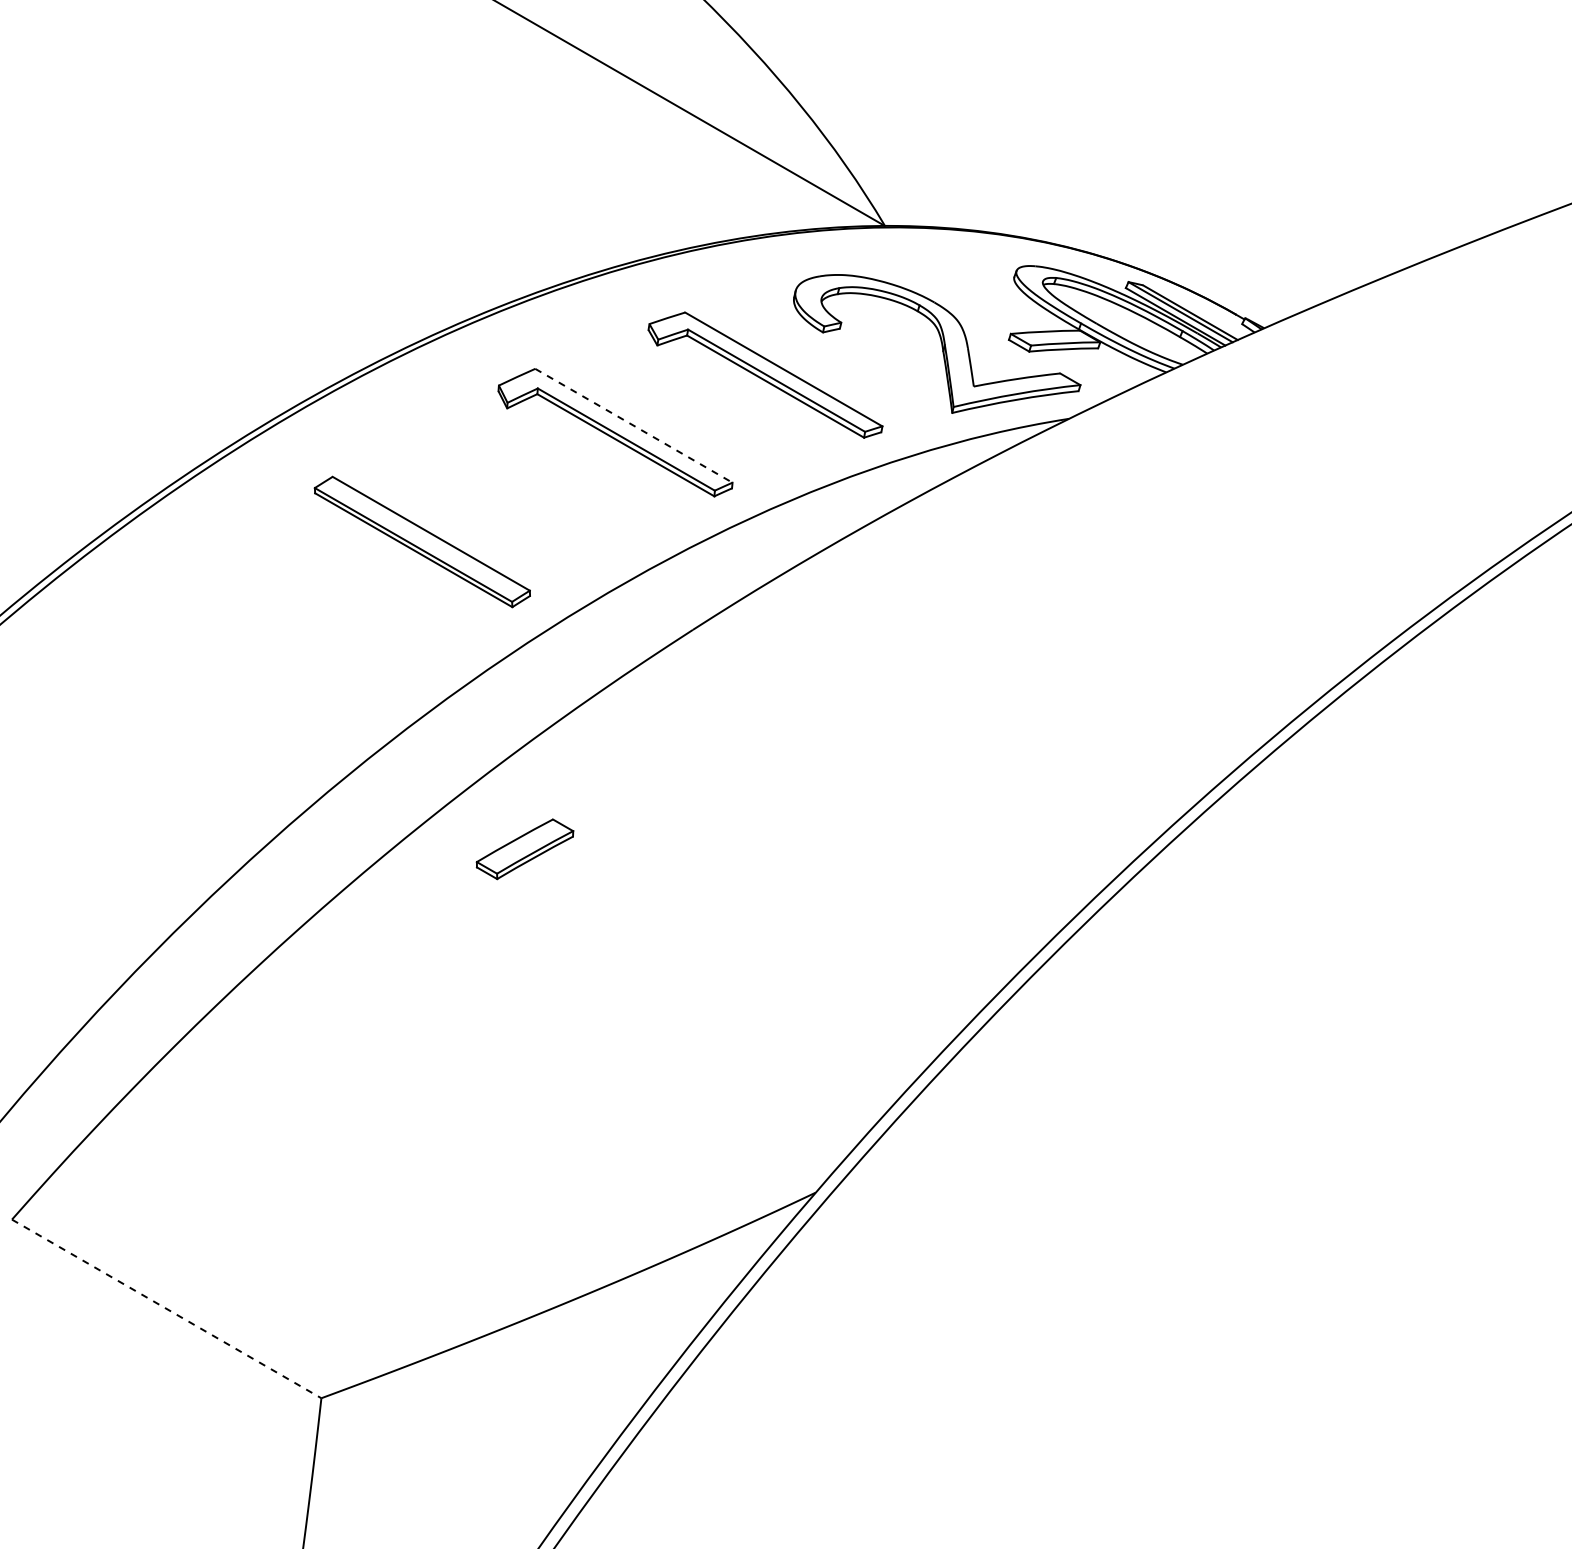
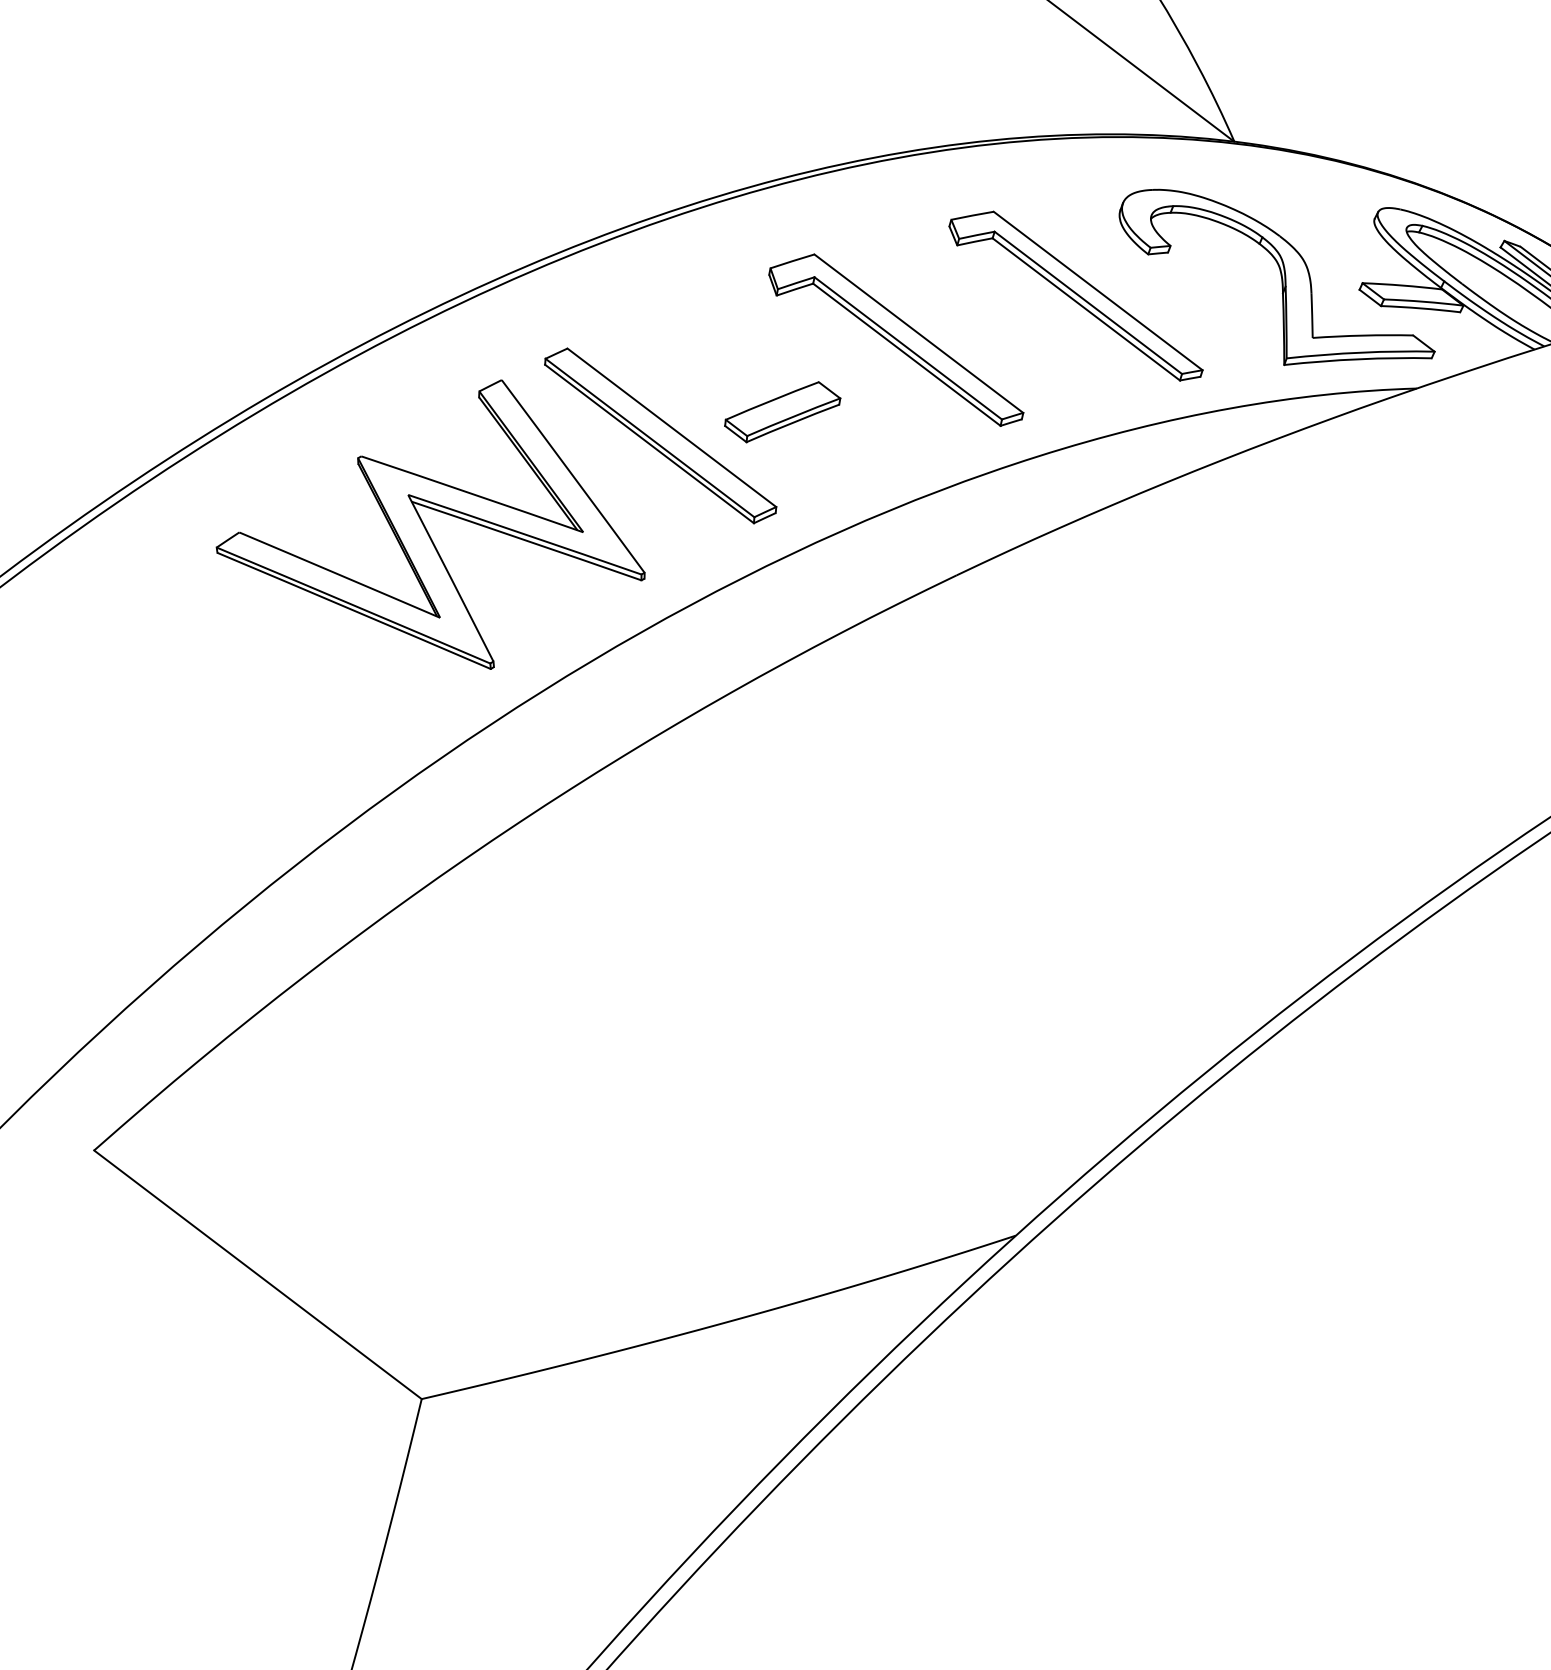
line: (633, 425) -> (918, 333), dashed -> solid
part: (237, 636) -> (435, 517), added
part: (524, 849) -> (781, 412), moved
line: (166, 1308) -> (257, 1274), dashed -> solid

